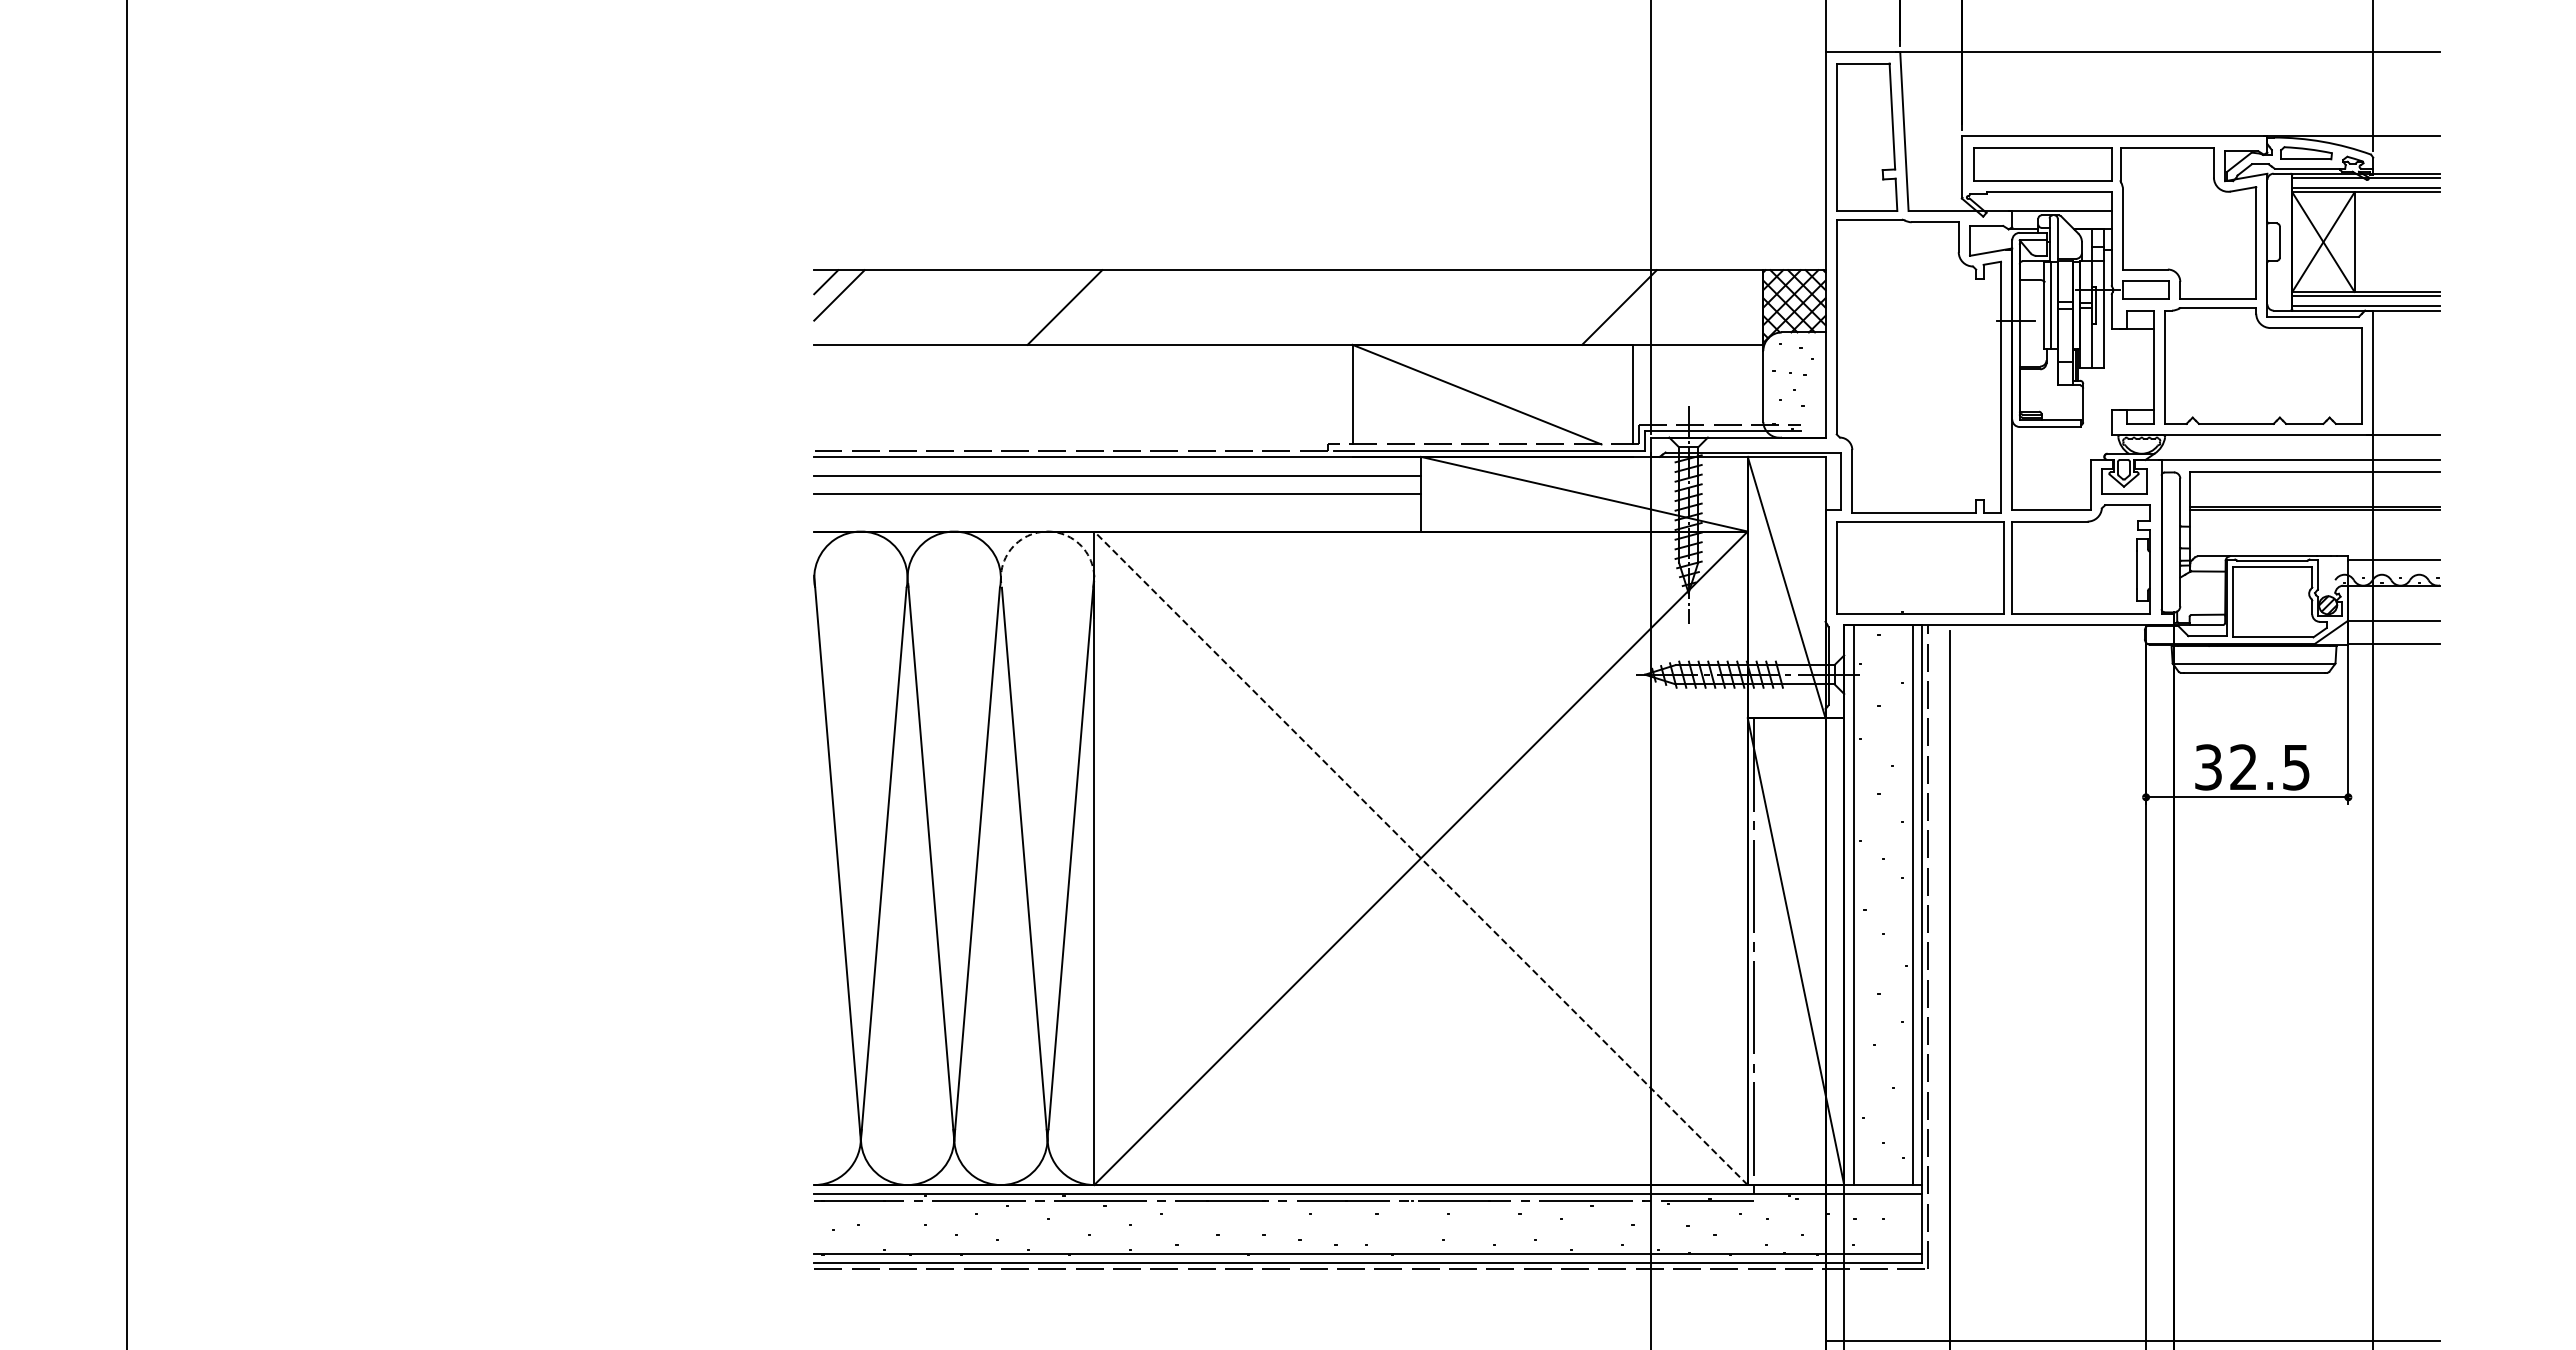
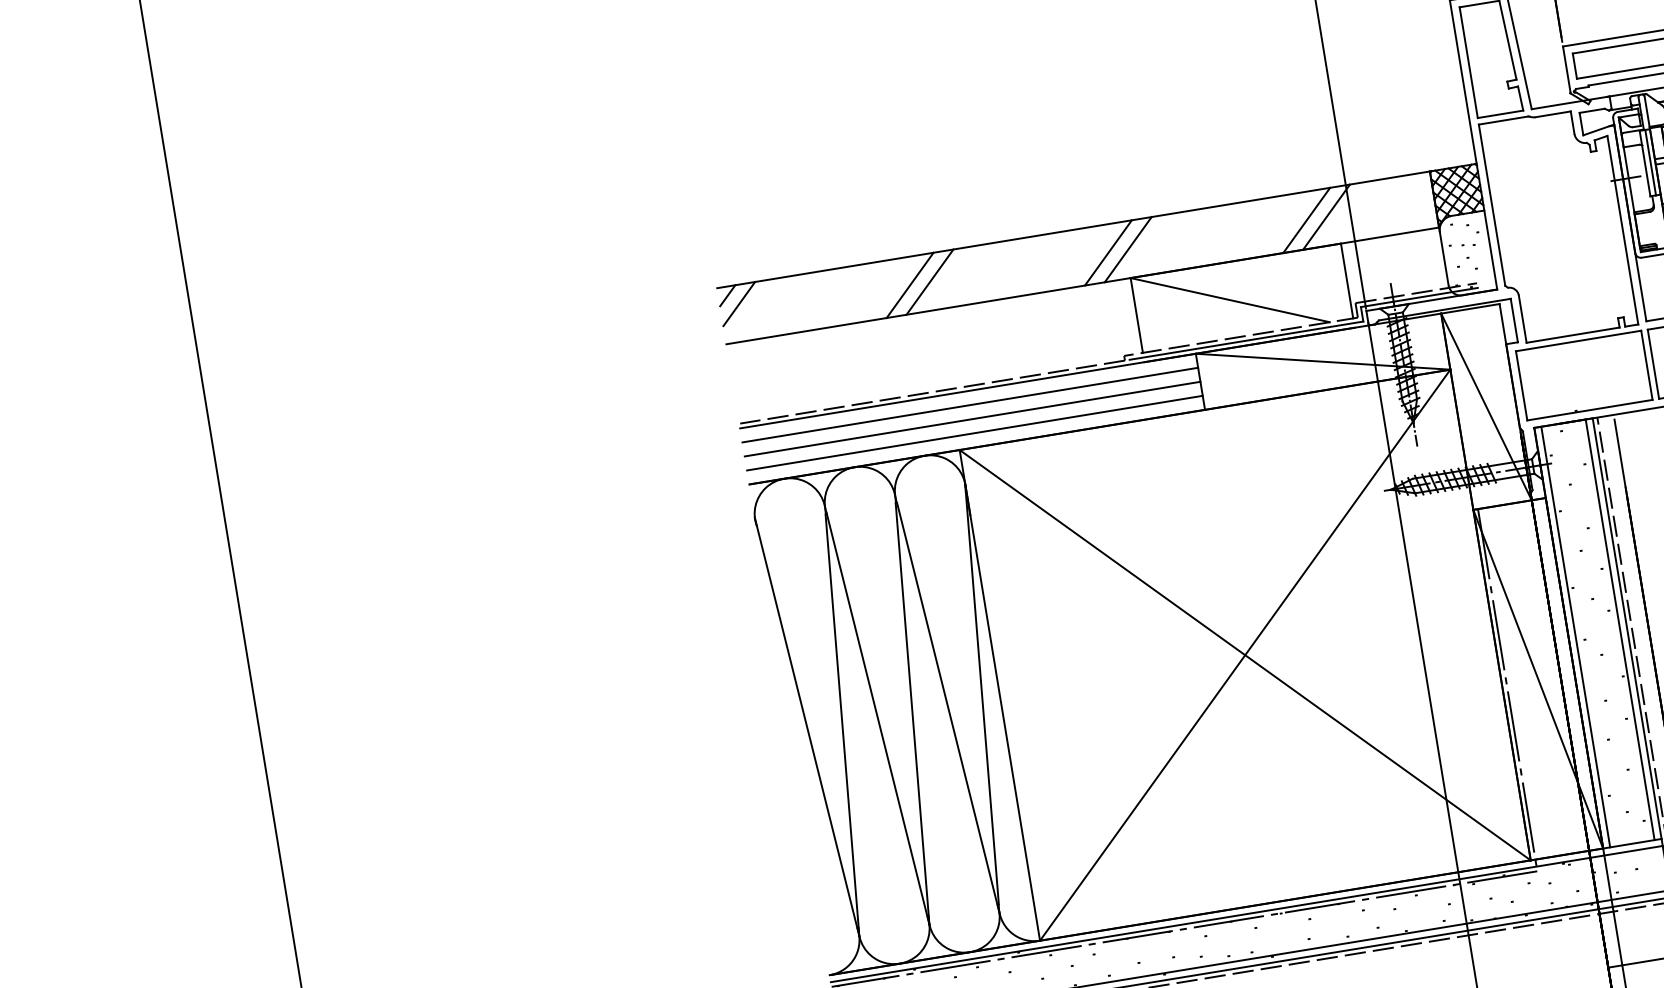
line: (1091, 307) -> (930, 282), added
line: (1328, 307) -> (1108, 252), added
line: (1355, 307) -> (1128, 249), added
line: (1592, 307) -> (1306, 220), added
line: (1117, 512) -> (974, 432), added
arc: (1047, 531) -> (924, 455), dashed -> solid
line: (1420, 857) -> (1244, 654), dashed -> solid

